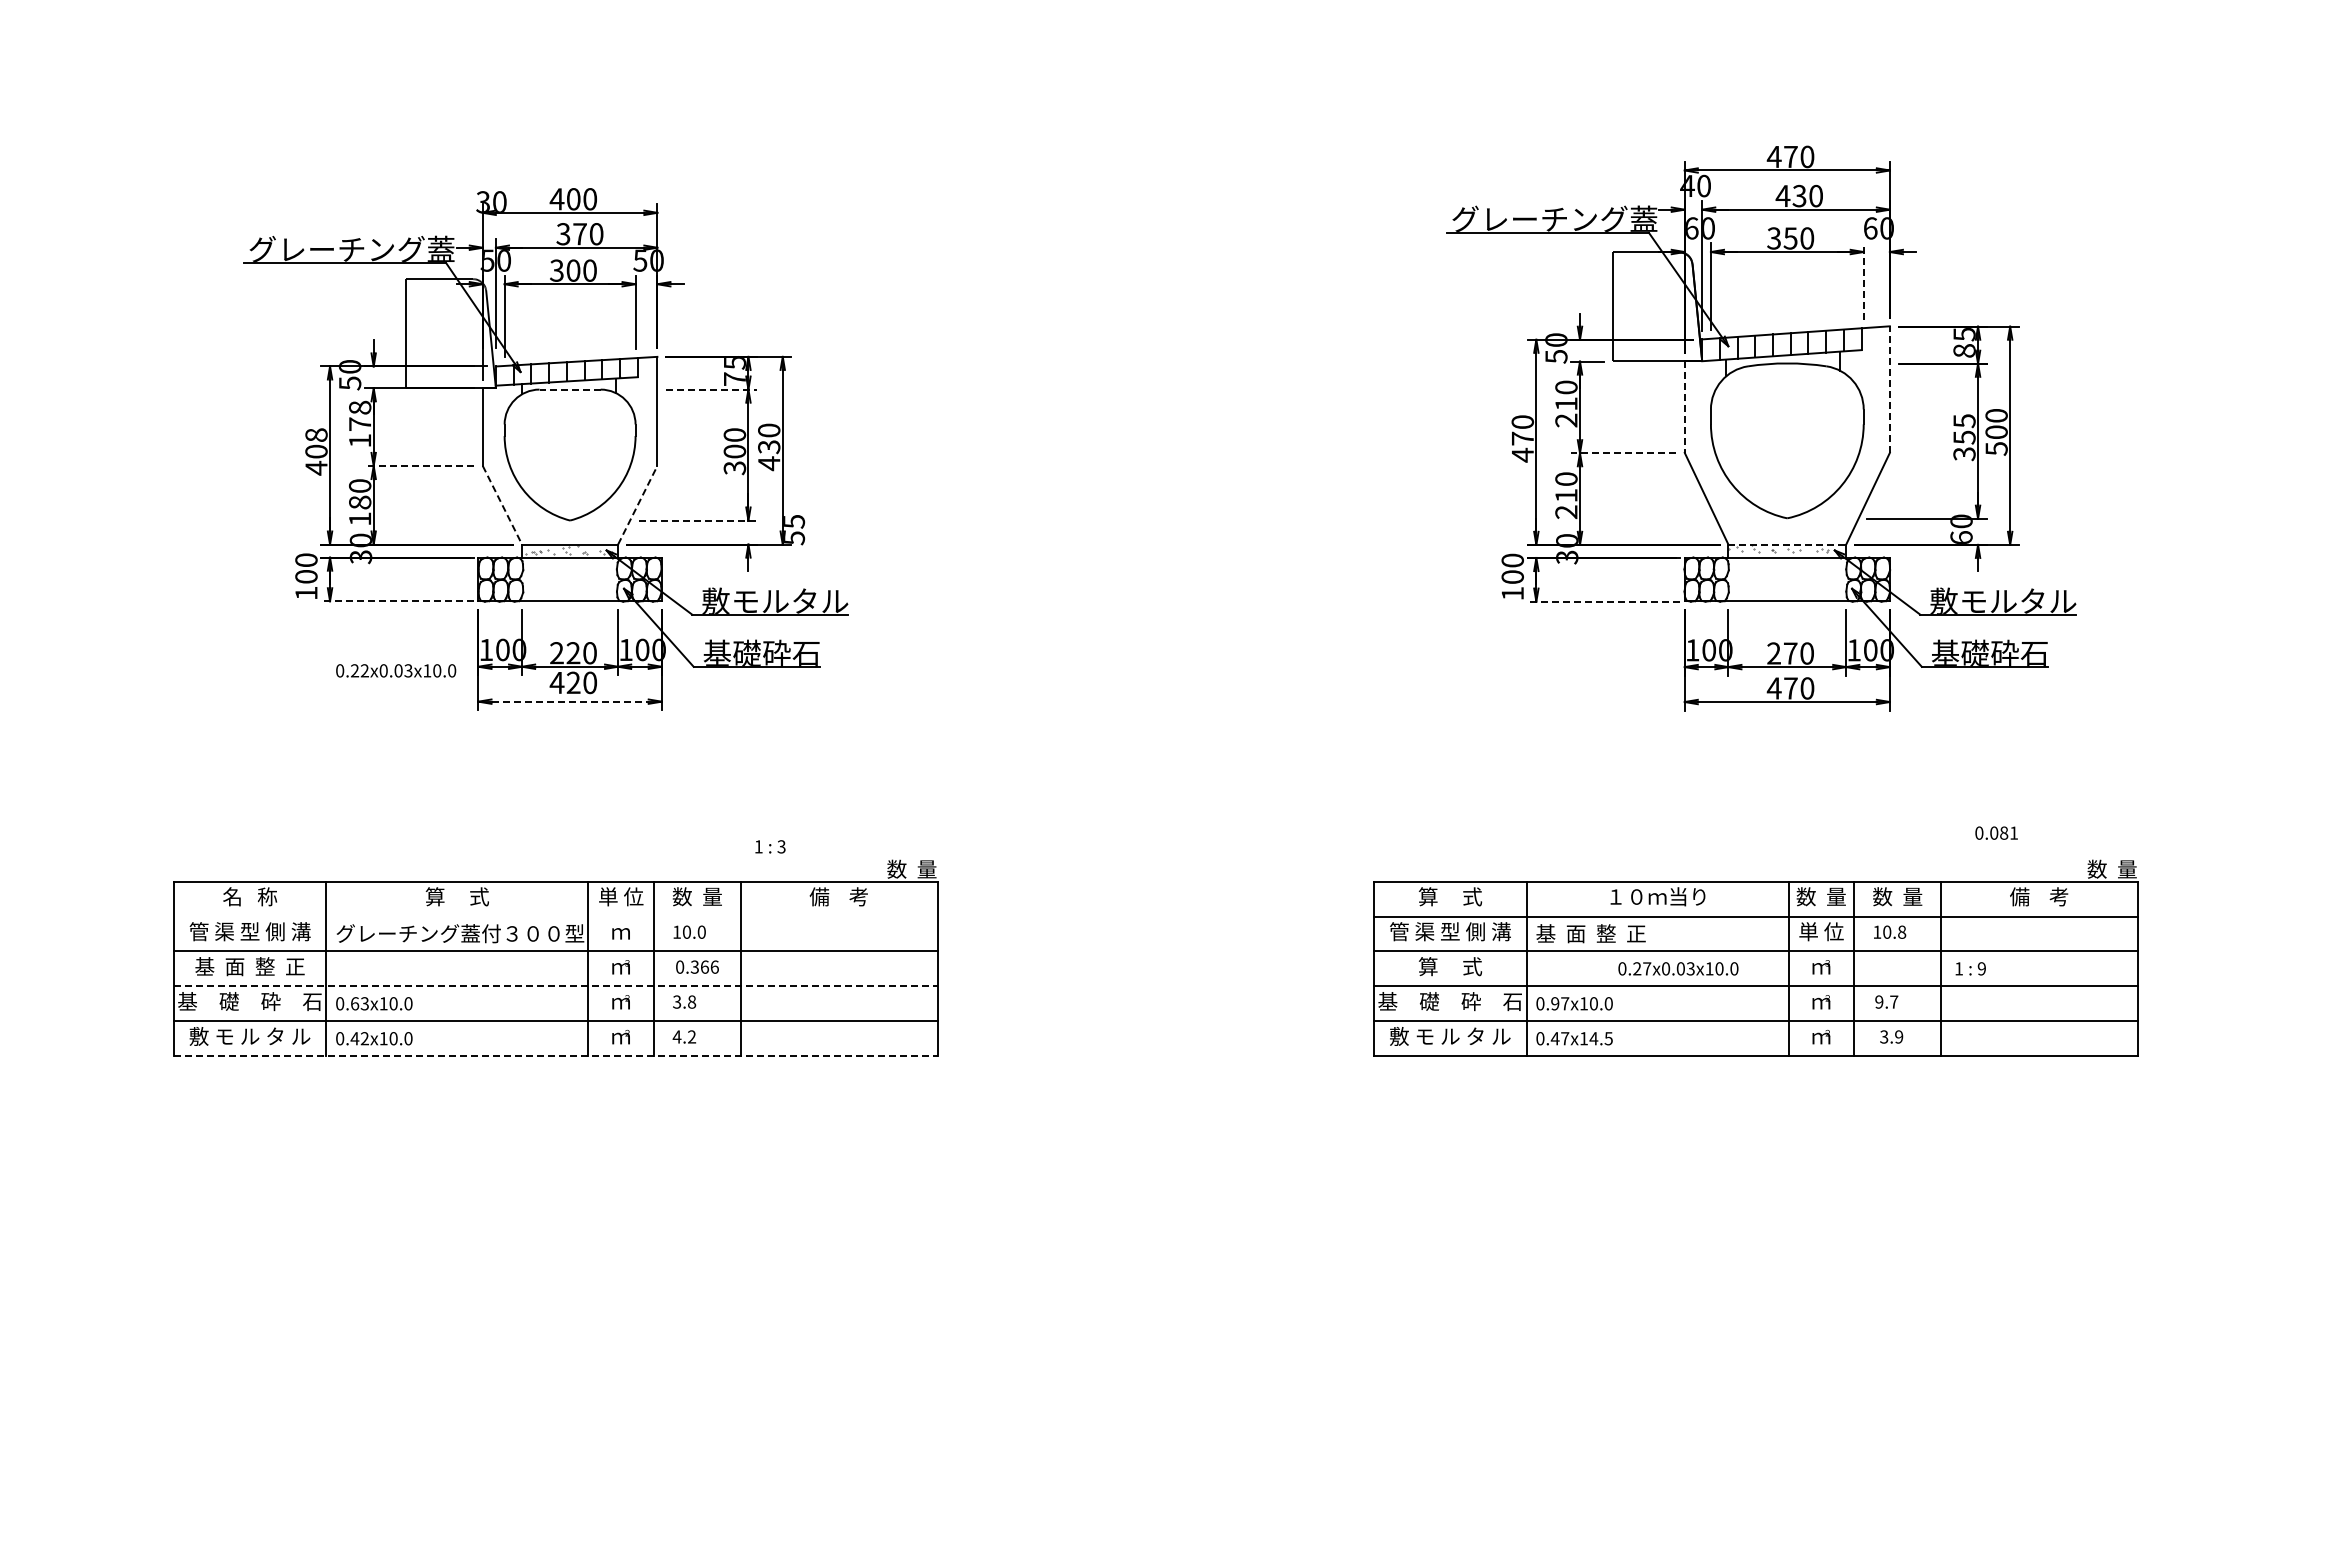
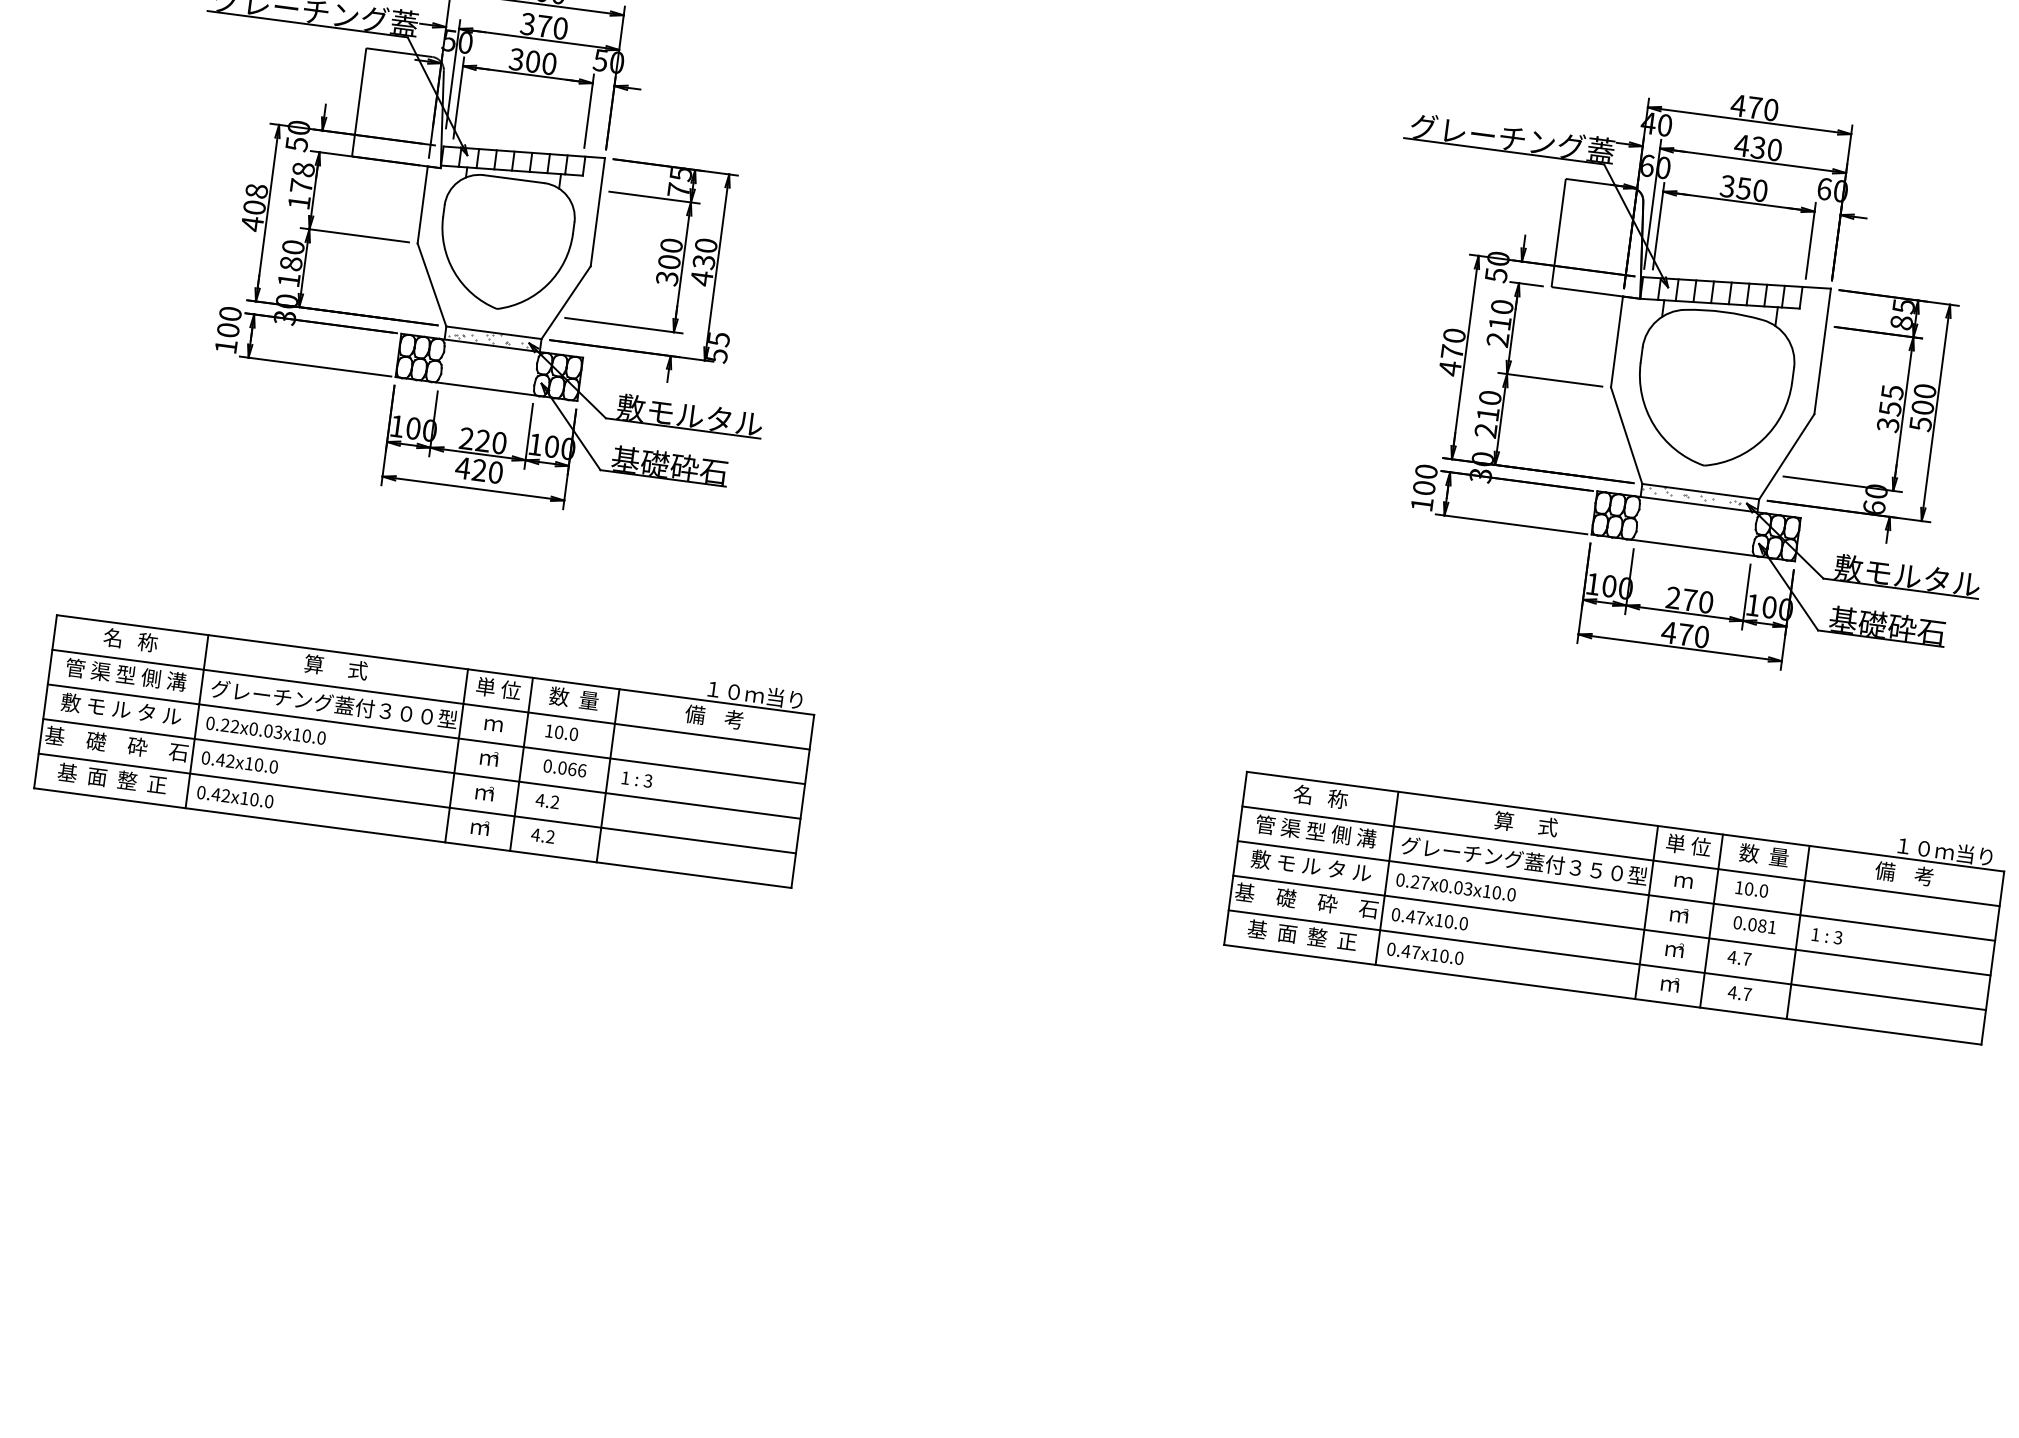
line: (1863, 281) -> (1810, 240), dashed -> solid
line: (570, 389) -> (514, 179), dashed -> solid
line: (711, 389) -> (654, 197), dashed -> solid
line: (1889, 389) -> (1822, 351), dashed -> solid
line: (1684, 407) -> (1616, 342), dashed -> solid
line: (1623, 453) -> (1550, 380), dashed -> solid
line: (419, 465) -> (354, 234), dashed -> solid
line: (502, 505) -> (431, 285), dashed -> solid
line: (637, 505) -> (565, 302), dashed -> solid
line: (698, 520) -> (624, 325), dashed -> solid
line: (1787, 544) -> (1700, 491), dashed -> solid
line: (397, 601) -> (315, 366), dashed -> solid
line: (1603, 601) -> (1511, 524), dashed -> solid
text: (396, 670) -> (266, 730), moved
line: (570, 701) -> (473, 488), dashed -> solid
text: (1996, 832) -> (1754, 924), moved
text: (770, 846) -> (637, 779), moved
text: (882, 868) -> (761, 694), 数  量 -> １０ｍ当り
text: (2082, 868) -> (1951, 851), 数  量 -> １０ｍ当り
text: (1450, 896) -> (1320, 796), 算     式 -> 名   称
text: (1657, 896) -> (1526, 823), １０ｍ当り -> 算     式
text: (1820, 896) -> (1687, 844), 数  量 -> 単 位
line: (555, 916) -> (430, 699), added
text: (1821, 931) -> (1684, 879), 単 位 -> ｍ
text: (1902, 932) -> (1764, 891), 10.8 -> 10.0
text: (1660, 933) -> (1524, 860), 基  面  整  正 -> グレーチング蓋付３５０型
text: (249, 966) -> (120, 709), 基  面  整  正 -> 敷 モ ル タ ル
text: (694, 966) -> (562, 767), 0.366 -> 0.066
text: (1450, 966) -> (1311, 866), 算     式 -> 敷 モ ル タ ル
text: (1678, 968) -> (1456, 887), moved
text: (1981, 968) -> (1837, 937), 9 -> 3
line: (555, 986) -> (421, 769), dashed -> solid
text: (684, 1001) -> (547, 800), 3.8 -> 4.2
text: (1878, 1001) -> (1731, 956), 9.7 -> 4.7
text: (359, 1003) -> (225, 760), 0.63x10.0 -> 0.42x10.0
text: (1554, 1003) -> (1409, 916), 0.97x10.0 -> 0.47x10.0
text: (249, 1035) -> (111, 777), 敷 モ ル タ ル -> 基  面  整  正
text: (1450, 1035) -> (1302, 934), 敷 モ ル タ ル -> 基  面  整  正
text: (1891, 1036) -> (1739, 992), 3.9 -> 4.7
text: (1600, 1038) -> (1451, 956), 0.47x14.5 -> 0.47x10.0
line: (555, 1056) -> (412, 838), dashed -> solid

